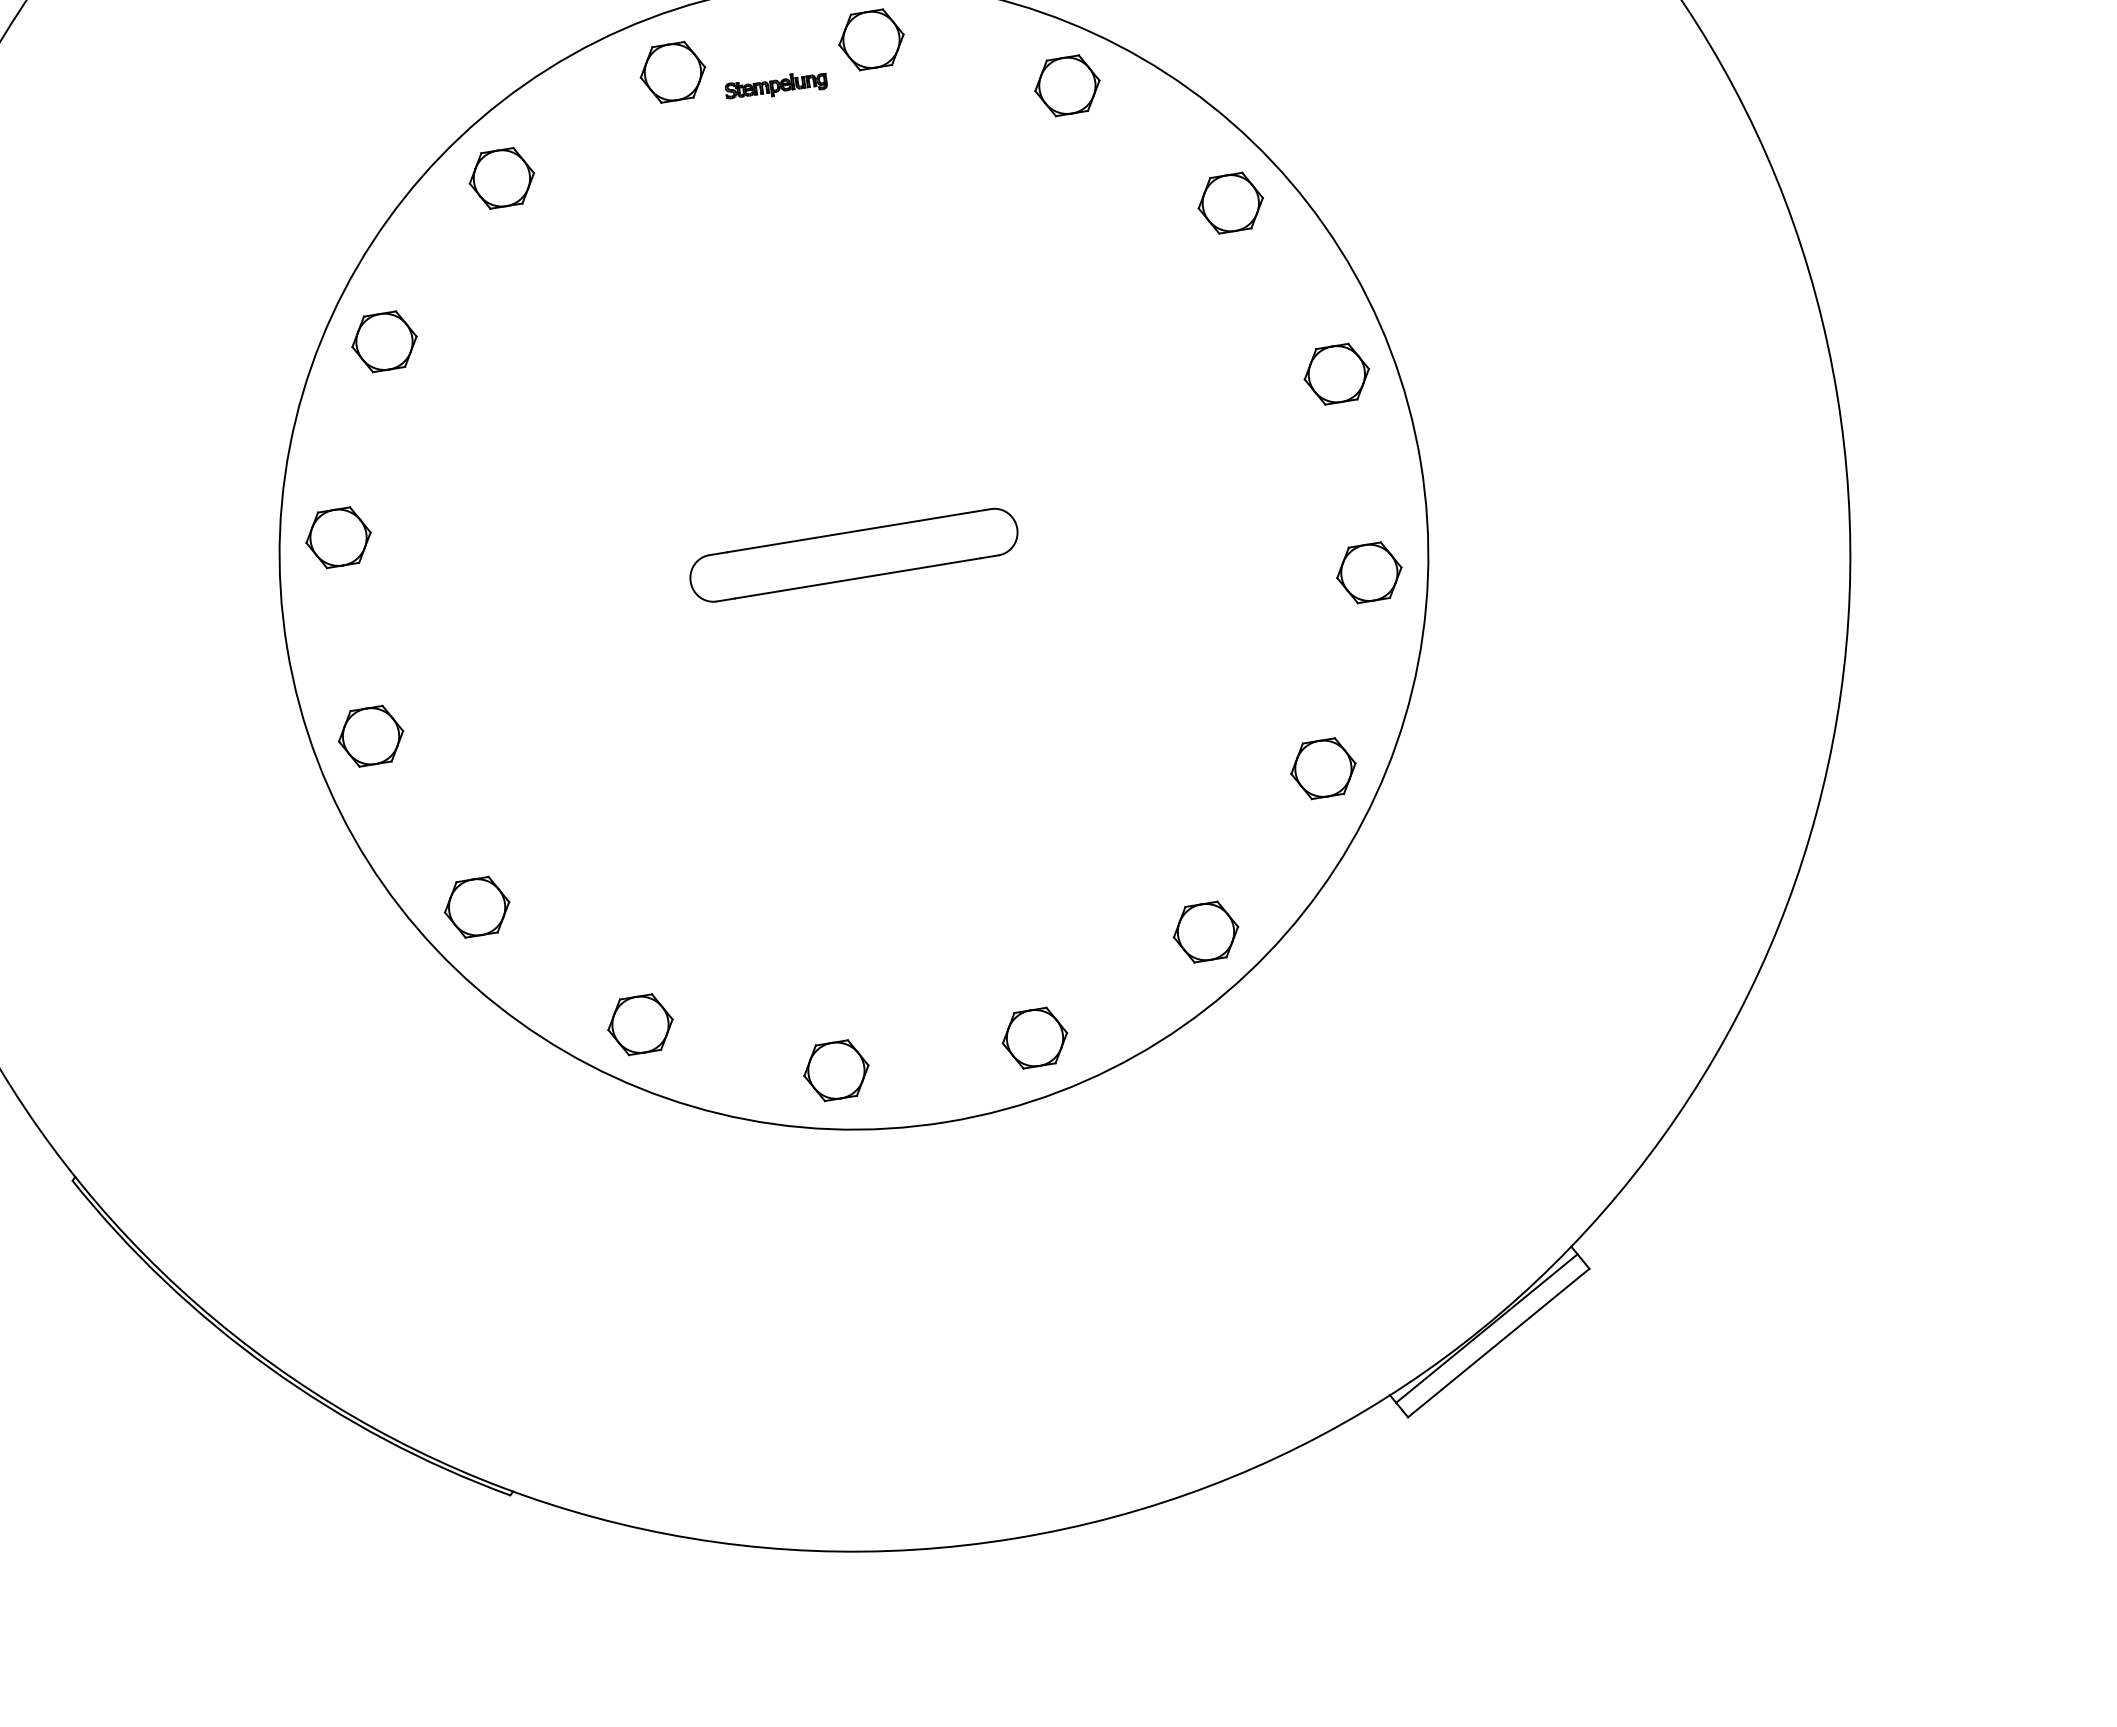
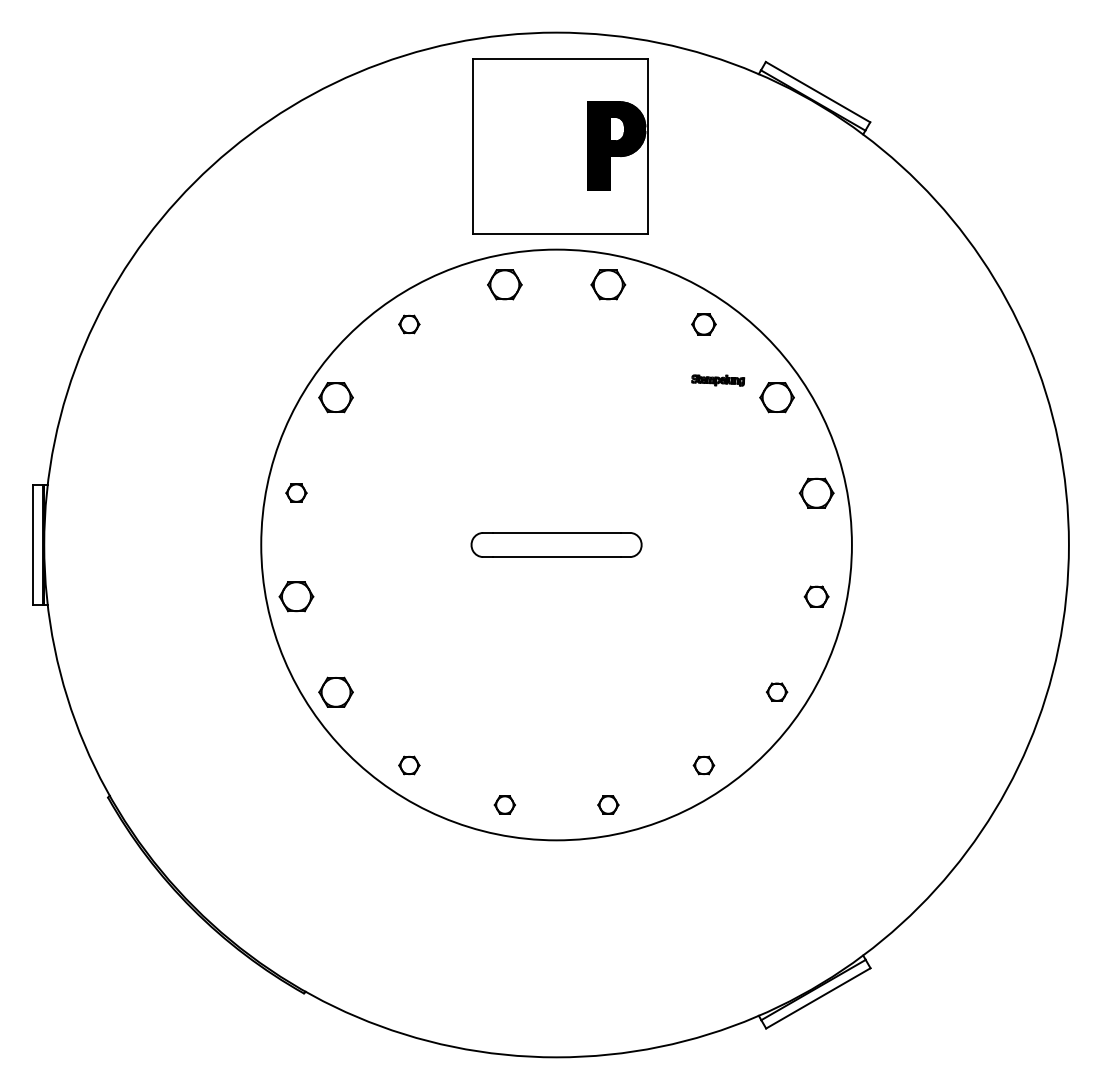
part: (1066, 85) -> (703, 324), size x0.7
part: (776, 86) -> (718, 380), moved
part: (502, 178) -> (409, 324), size x0.6
part: (338, 536) -> (296, 492), size x0.6
part: (1368, 572) -> (816, 596), size x0.7
part: (1321, 767) -> (776, 691), size x0.6
part: (1205, 932) -> (703, 765), size x0.6
part: (640, 1024) -> (409, 765), size x0.6
part: (1035, 1036) -> (608, 804), size x0.6
part: (835, 1069) -> (504, 804), size x0.6

